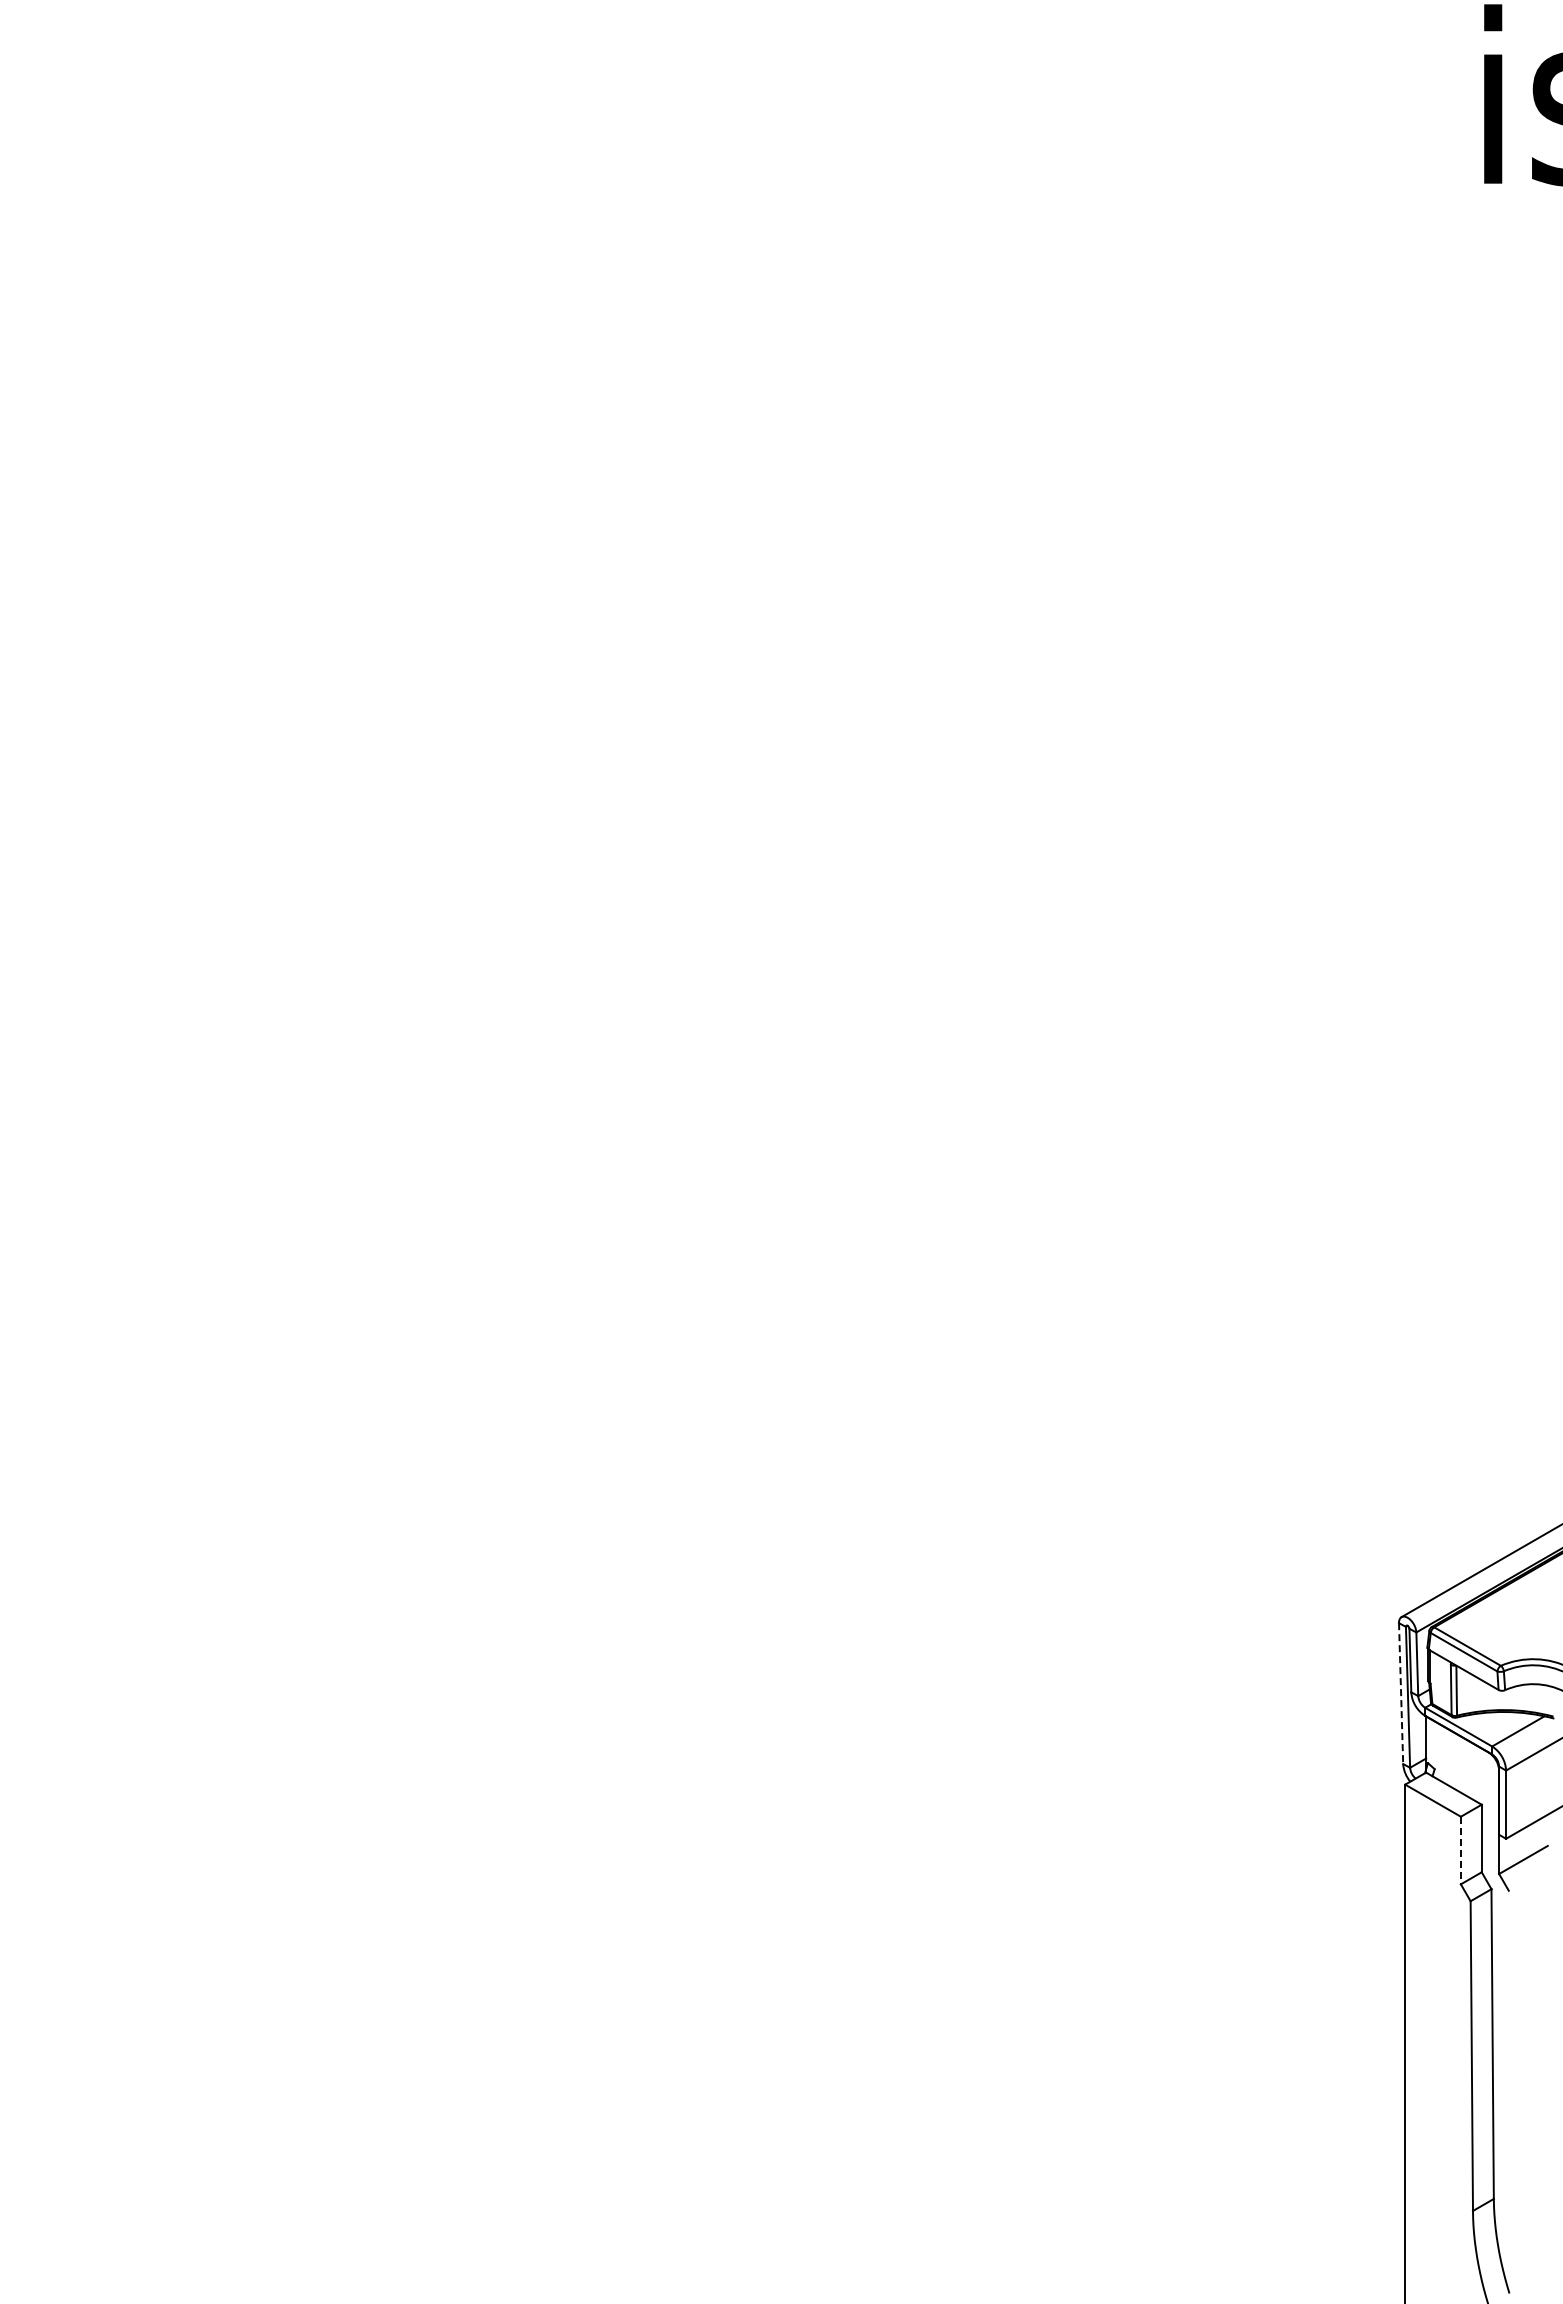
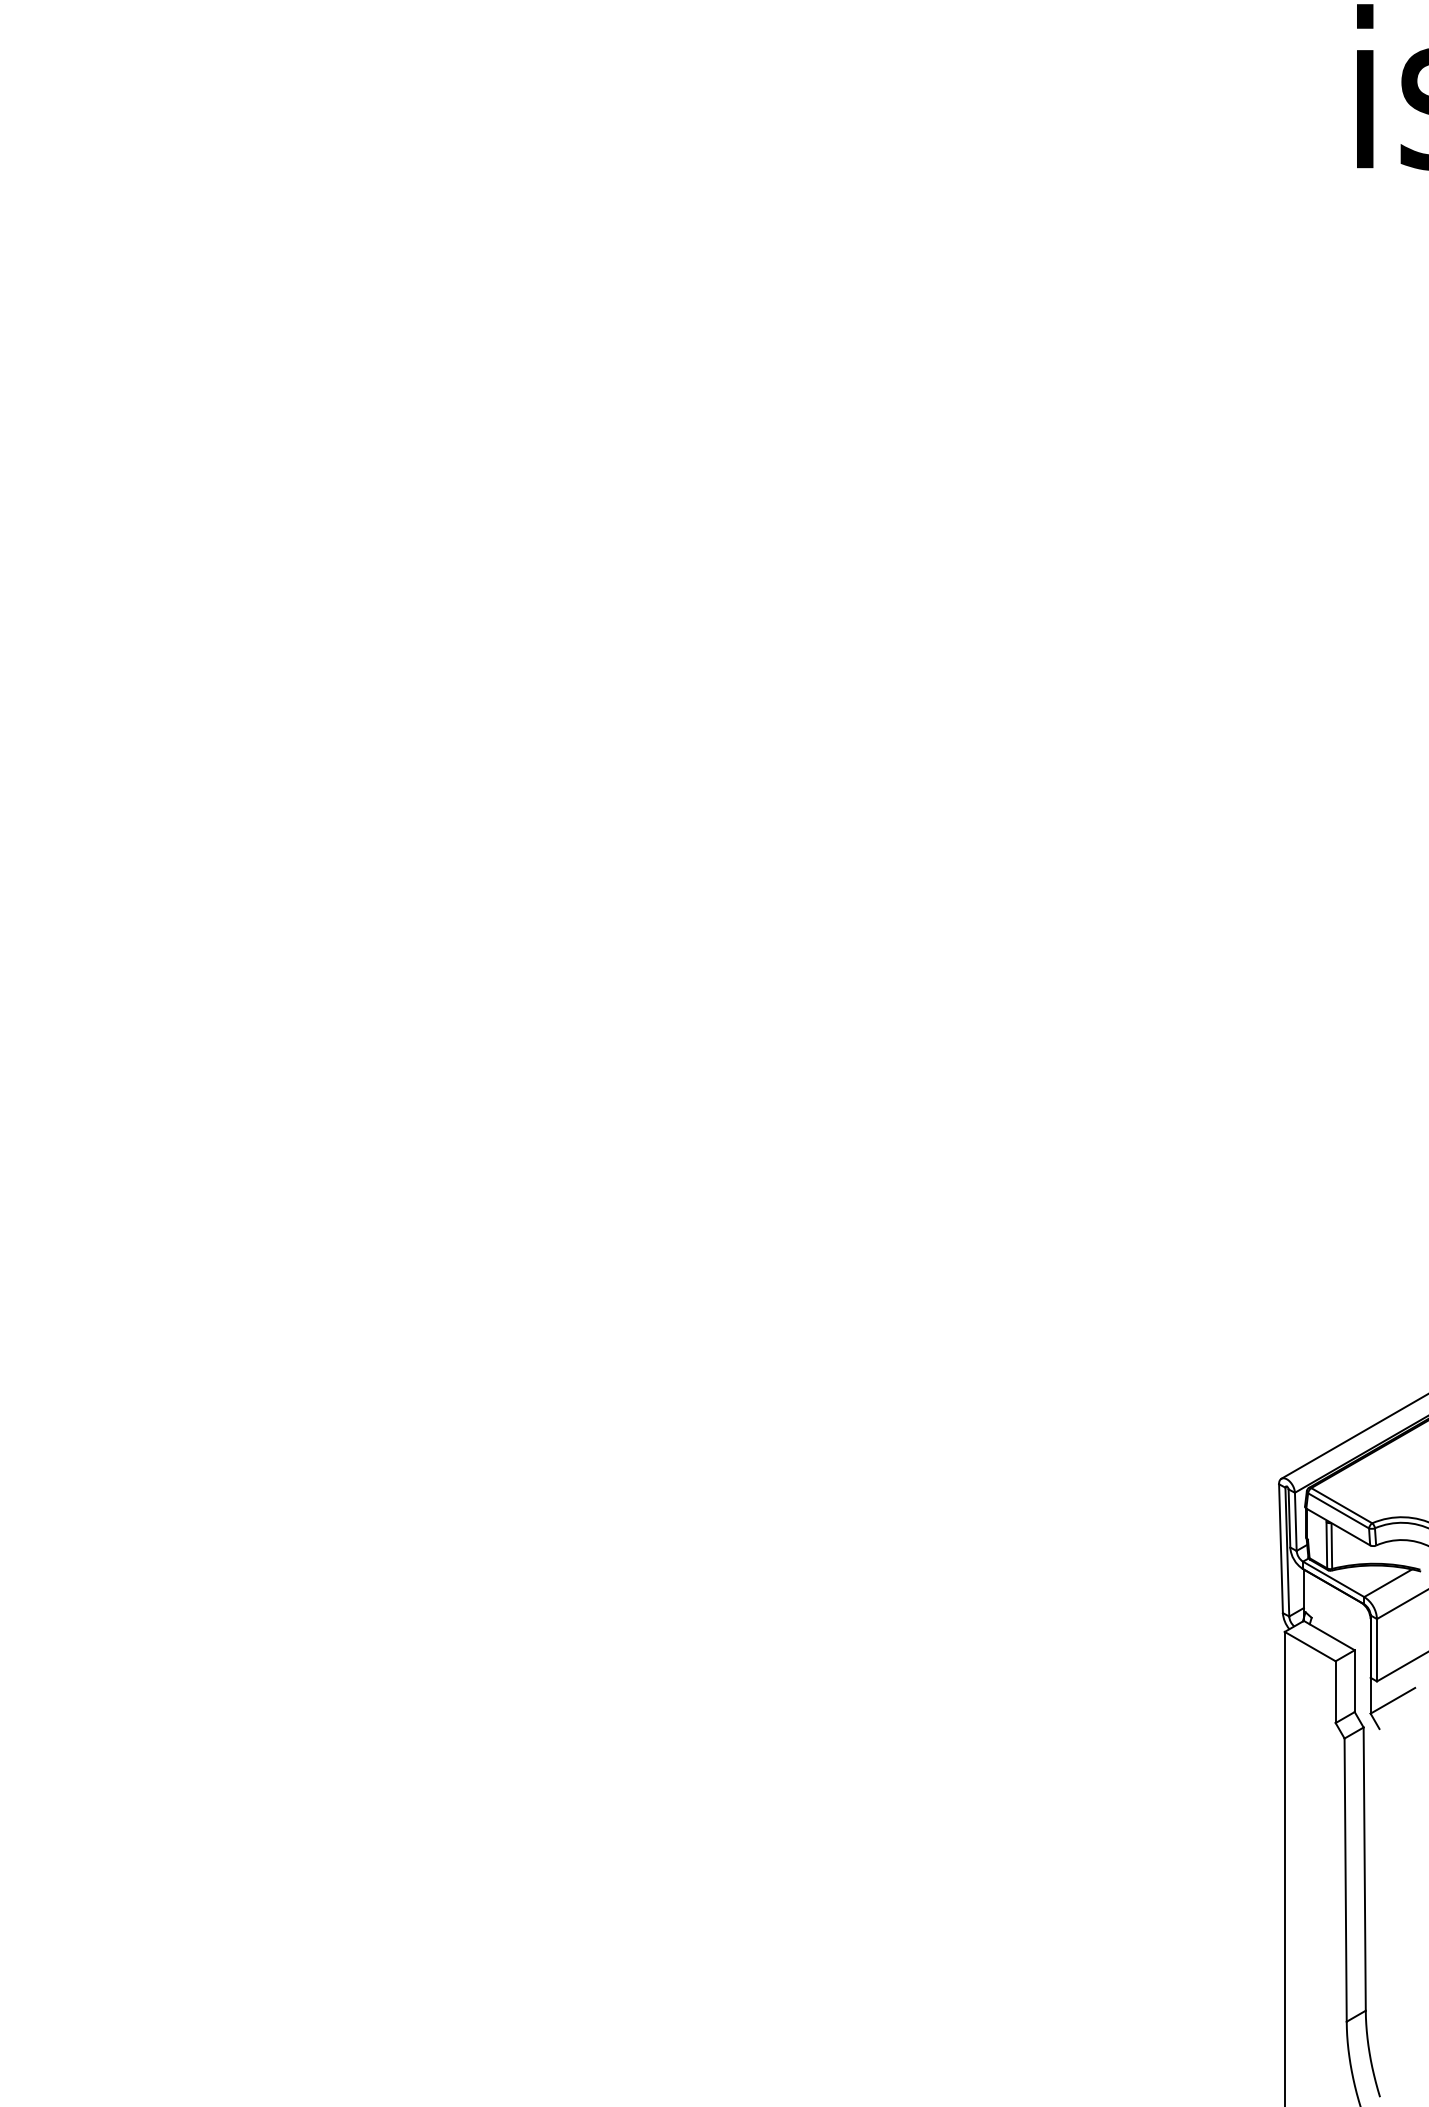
line: (1401, 1694) -> (1281, 1549), dashed -> solid
line: (1460, 1850) -> (1335, 1692), dashed -> solid

